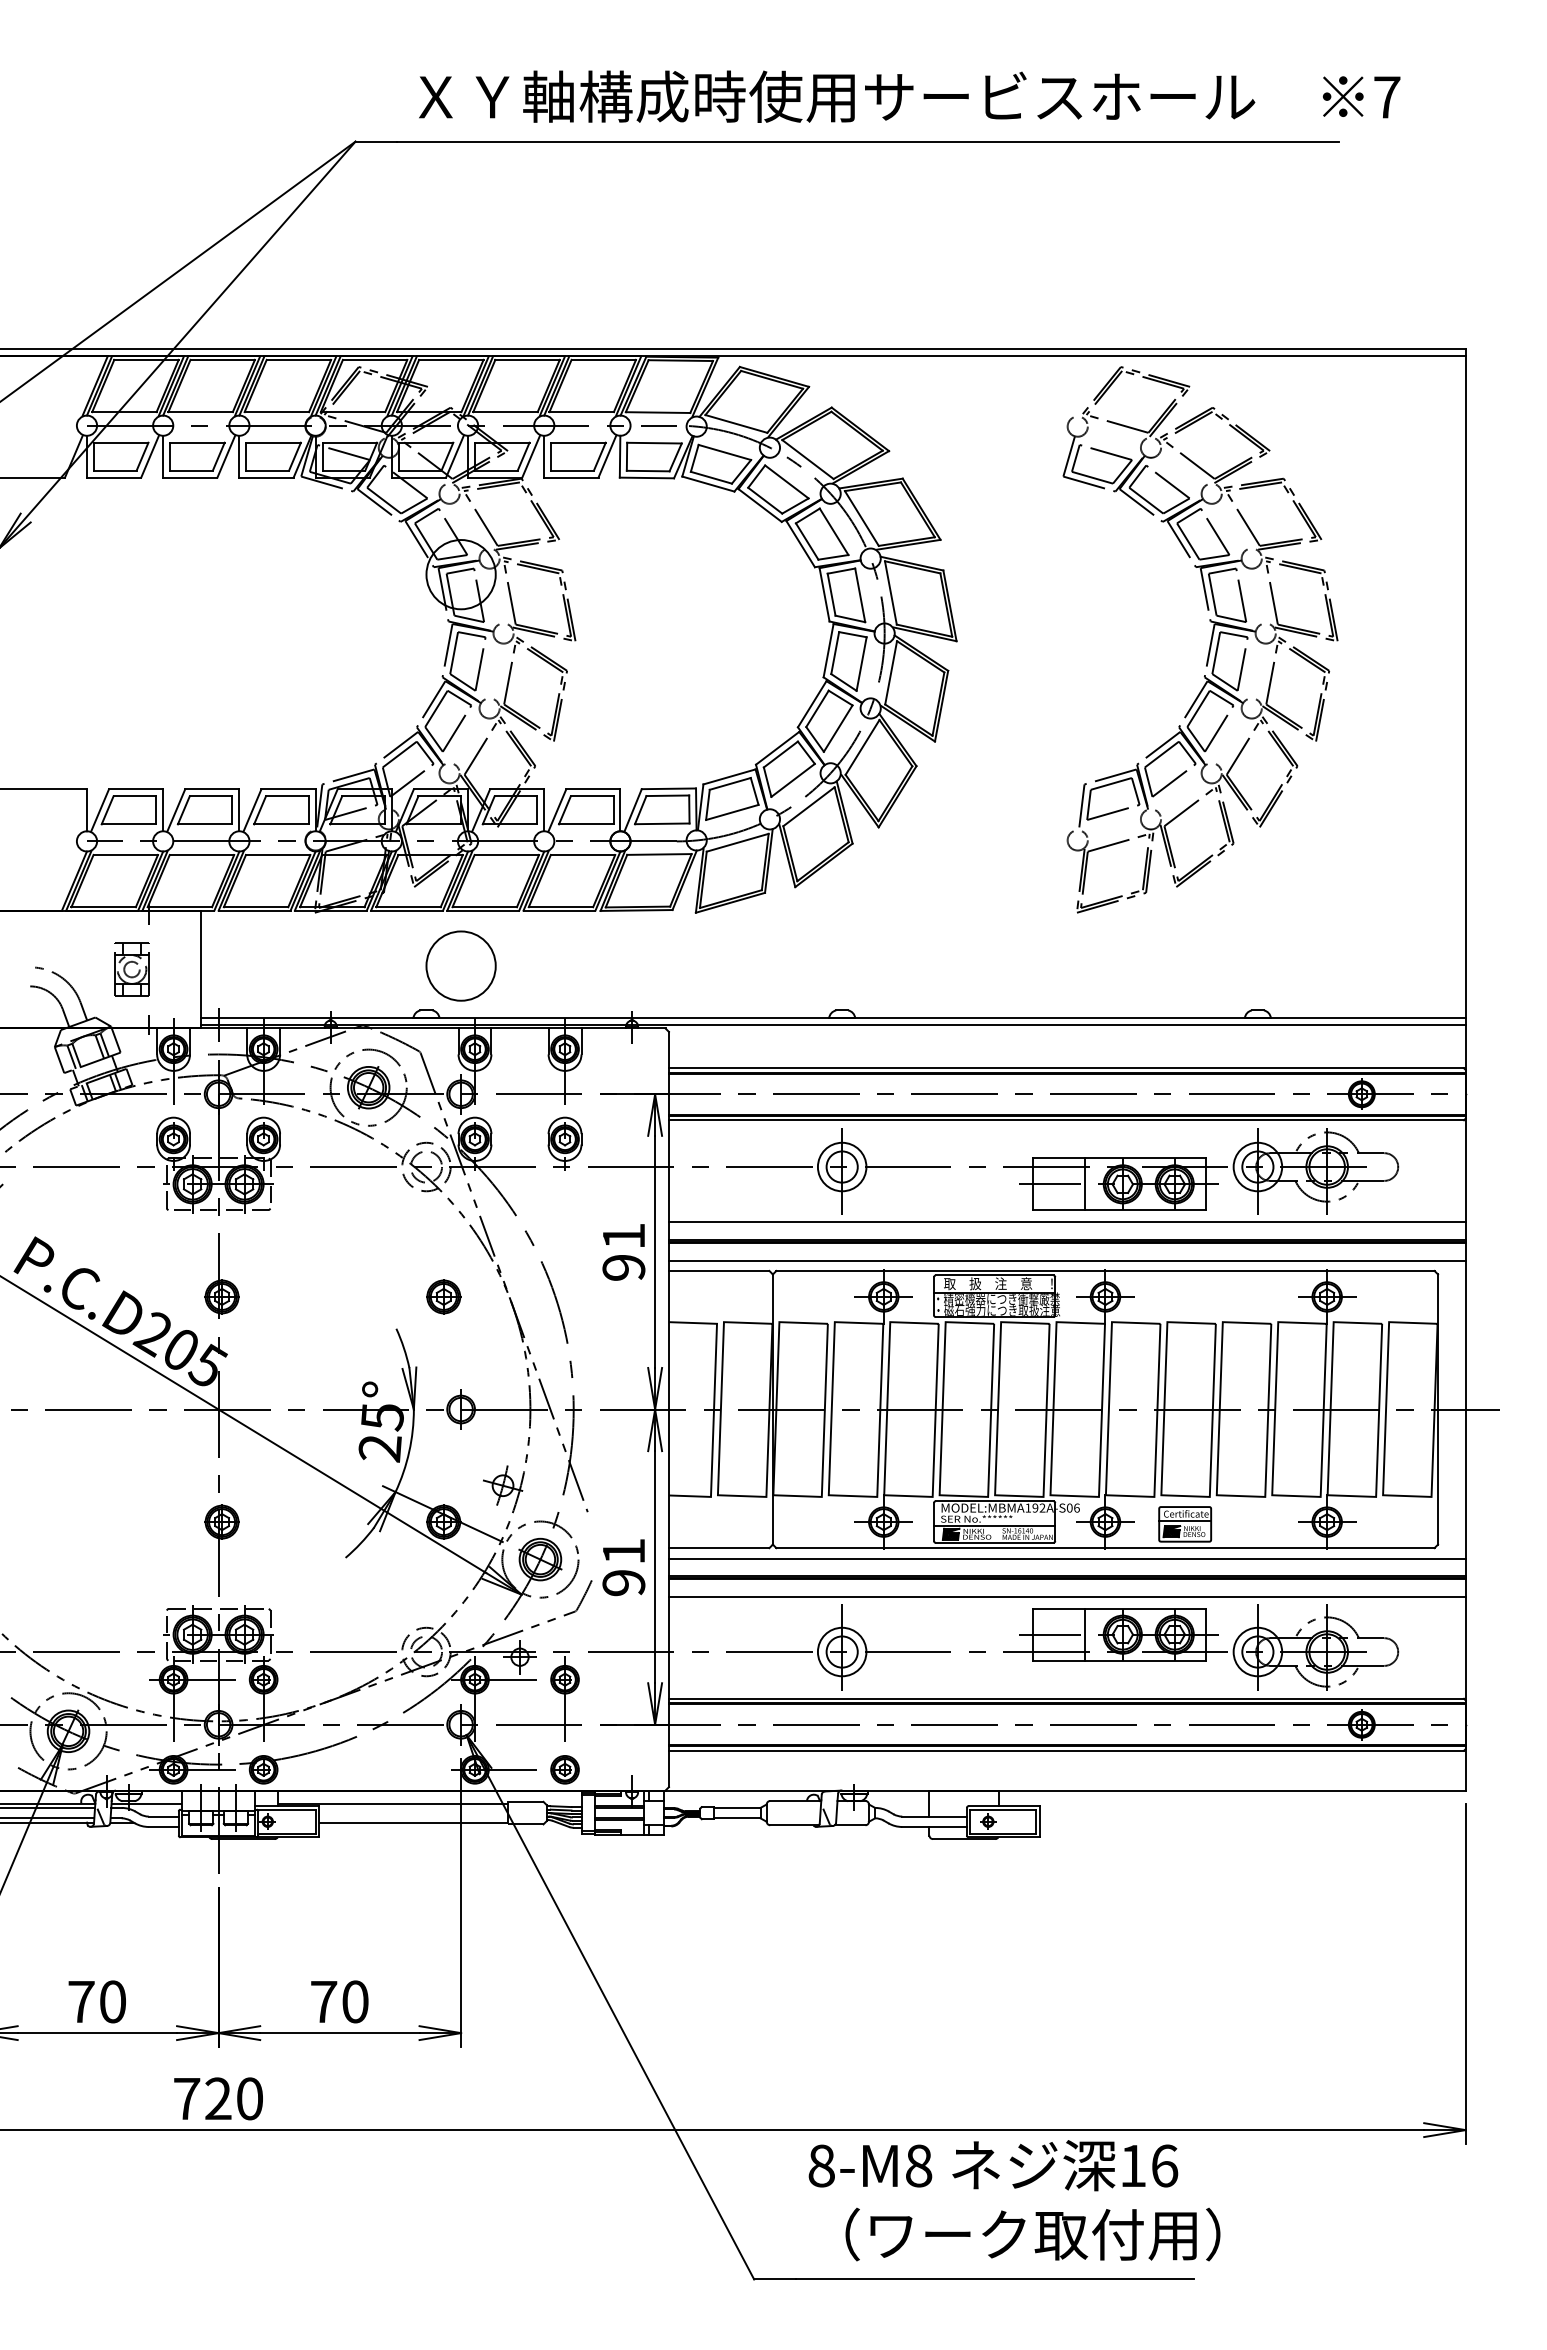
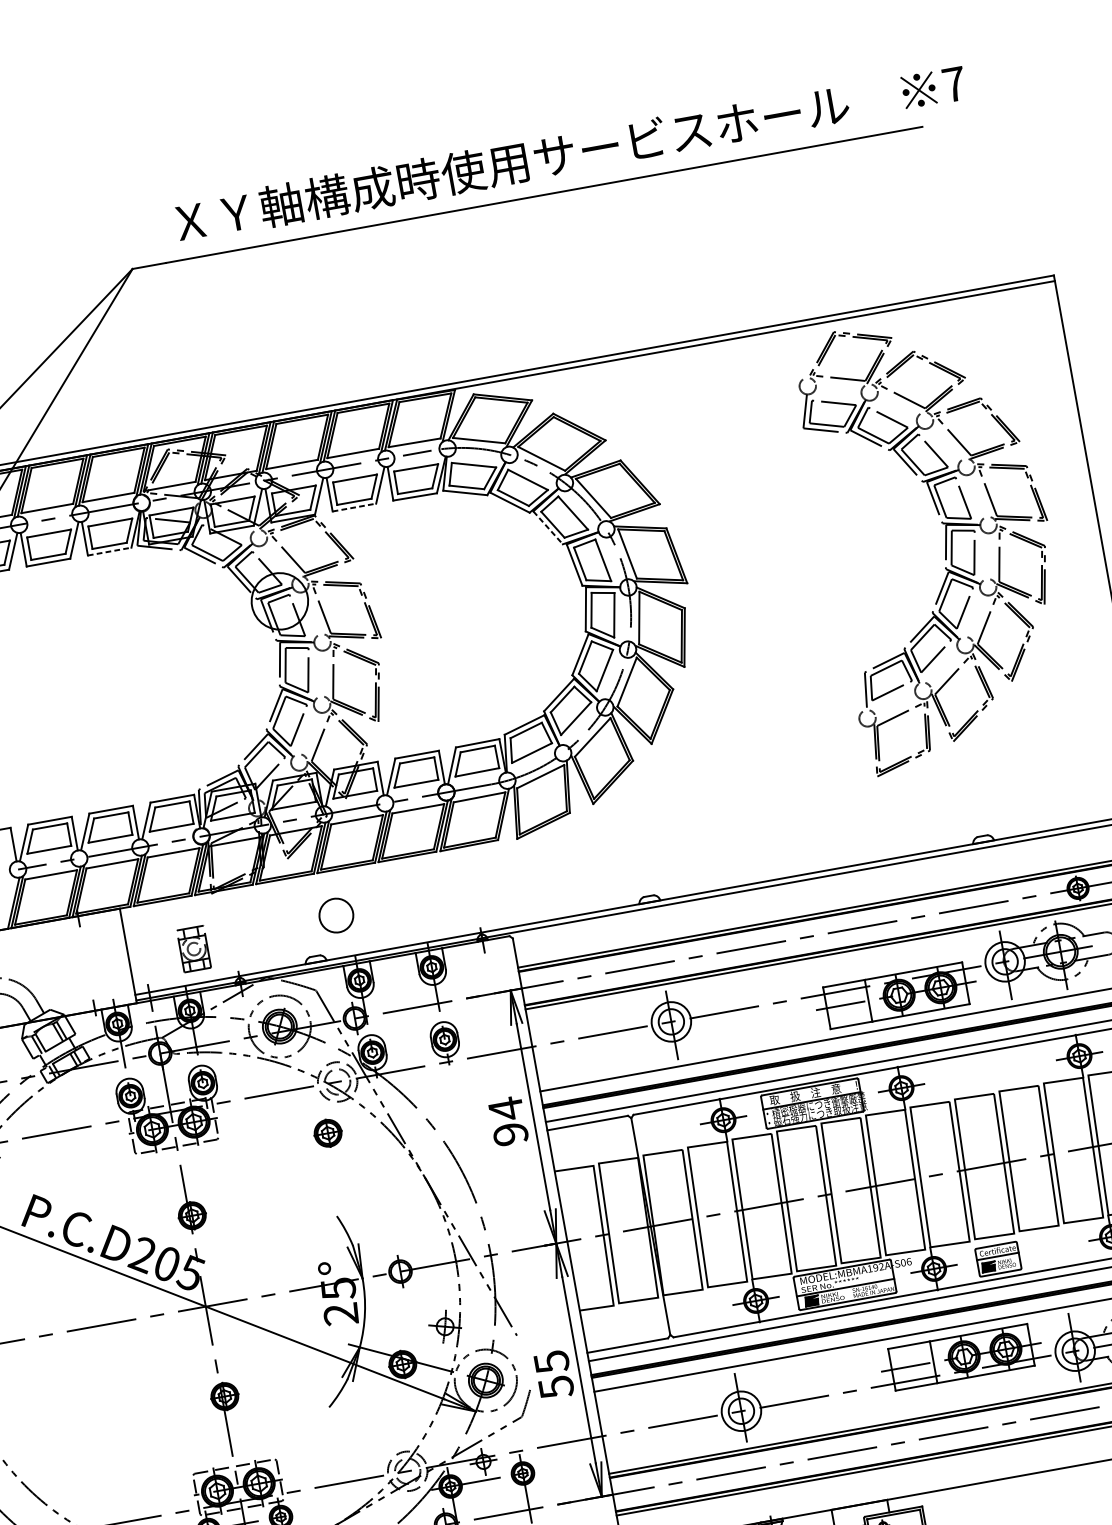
line: (267, 477) -> (110, 551), solid -> dashed
line: (571, 477) -> (354, 507), solid -> dashed
line: (800, 544) -> (548, 528), solid -> dashed
part: (1210, 639) -> (945, 537), moved
circle: (460, 965) -> (335, 915), size x0.6
part: (131, 969) -> (193, 949), moved
text: (623, 1236) -> (505, 1109), 91 -> 94
part: (443, 1296) -> (327, 1133), moved
text: (623, 1567) -> (553, 1374), 91 -> 55

